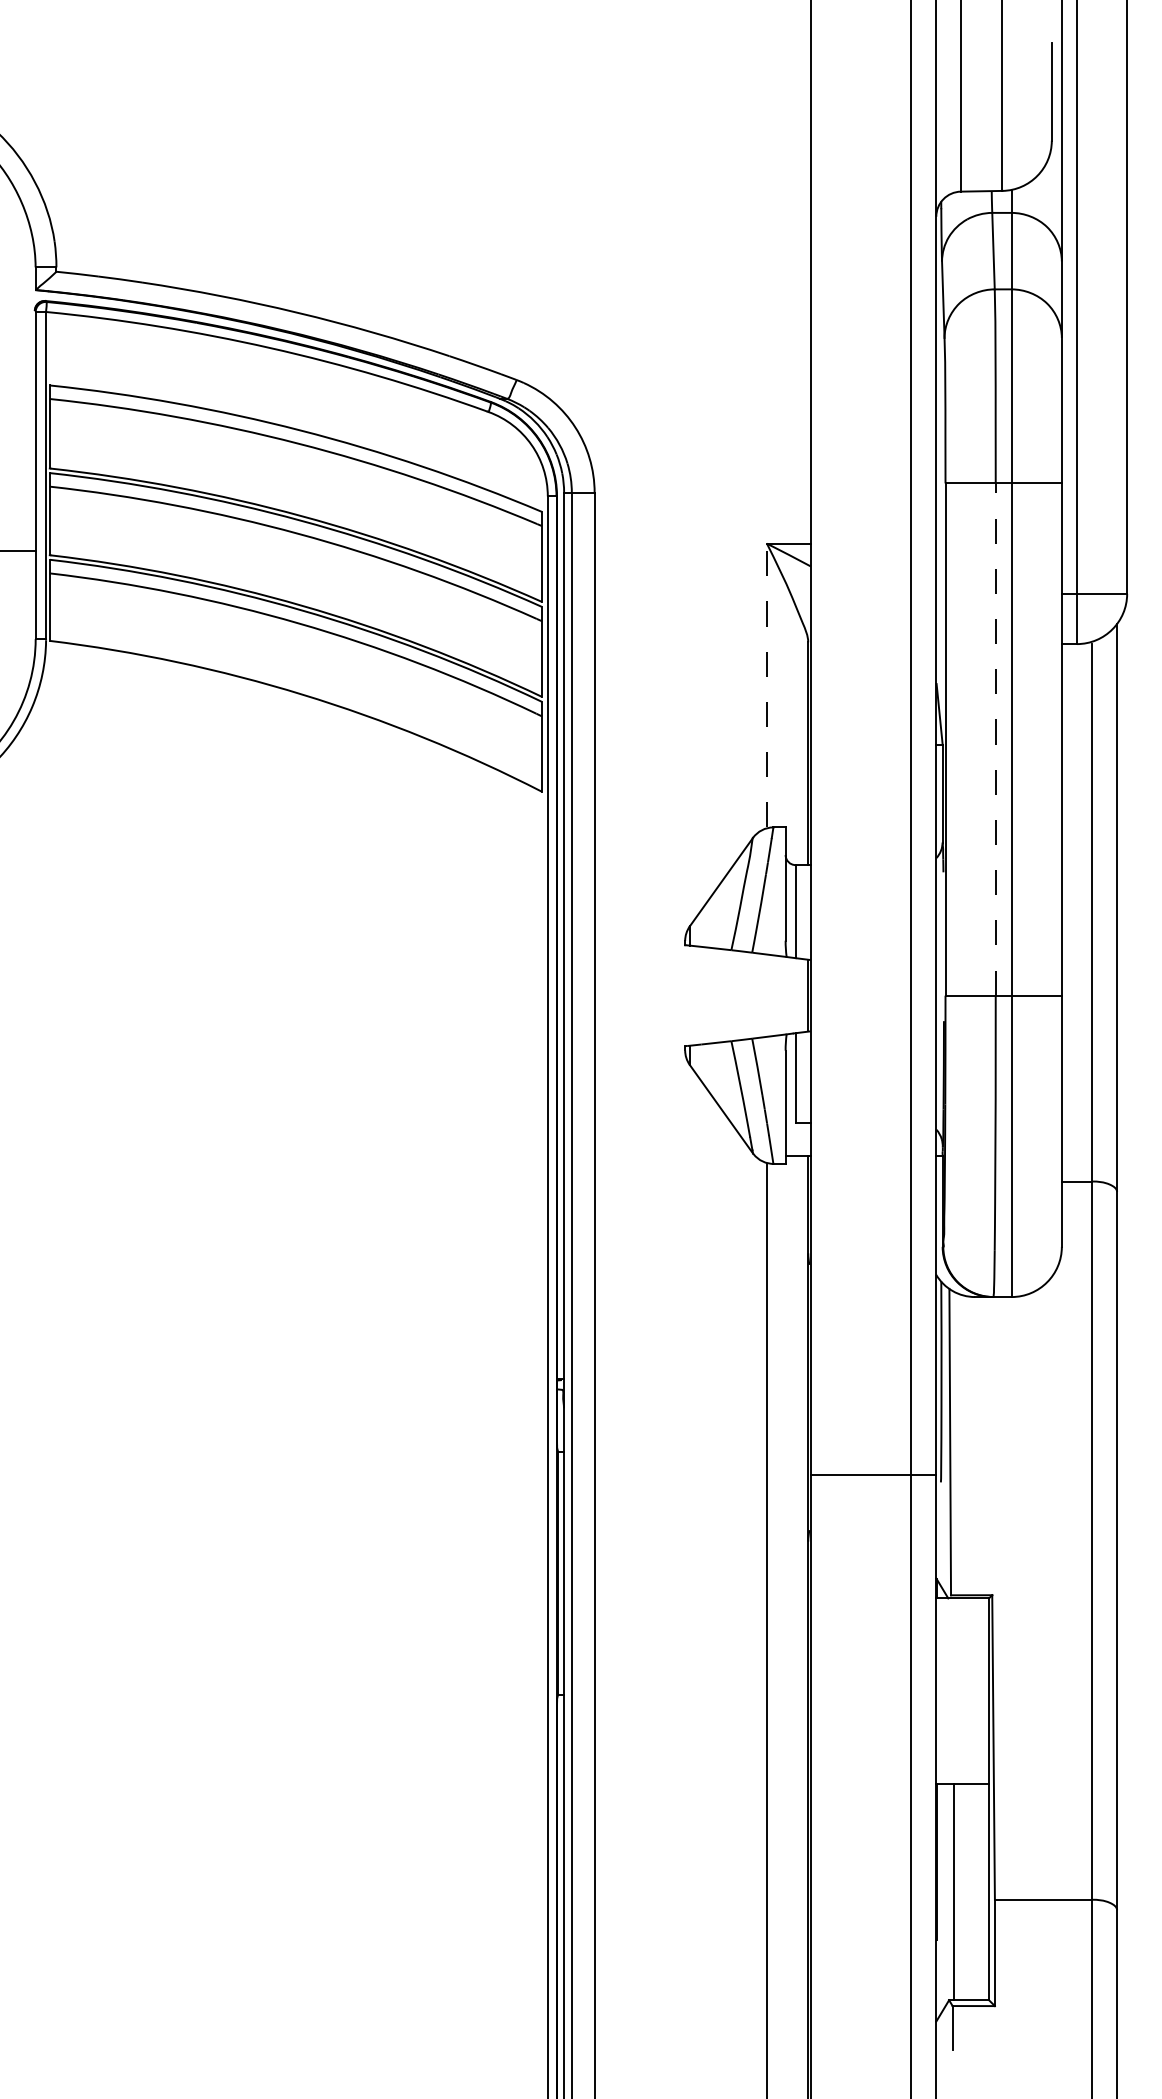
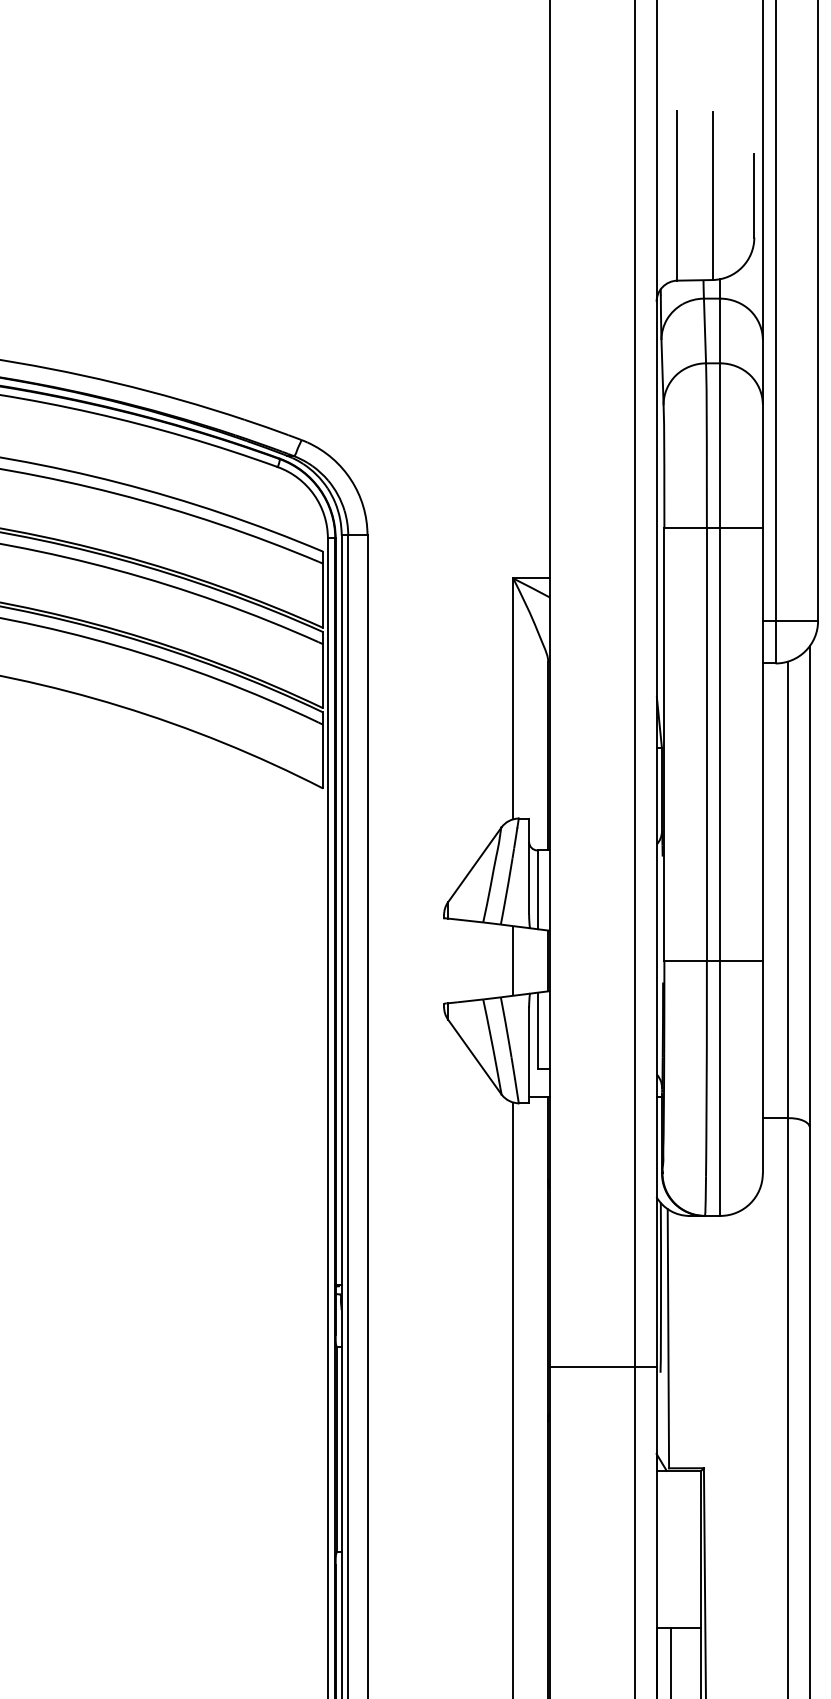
line: (766, 685) -> (512, 698), dashed -> solid
line: (995, 739) -> (706, 744), dashed -> solid
line: (766, 995) -> (512, 960), added

